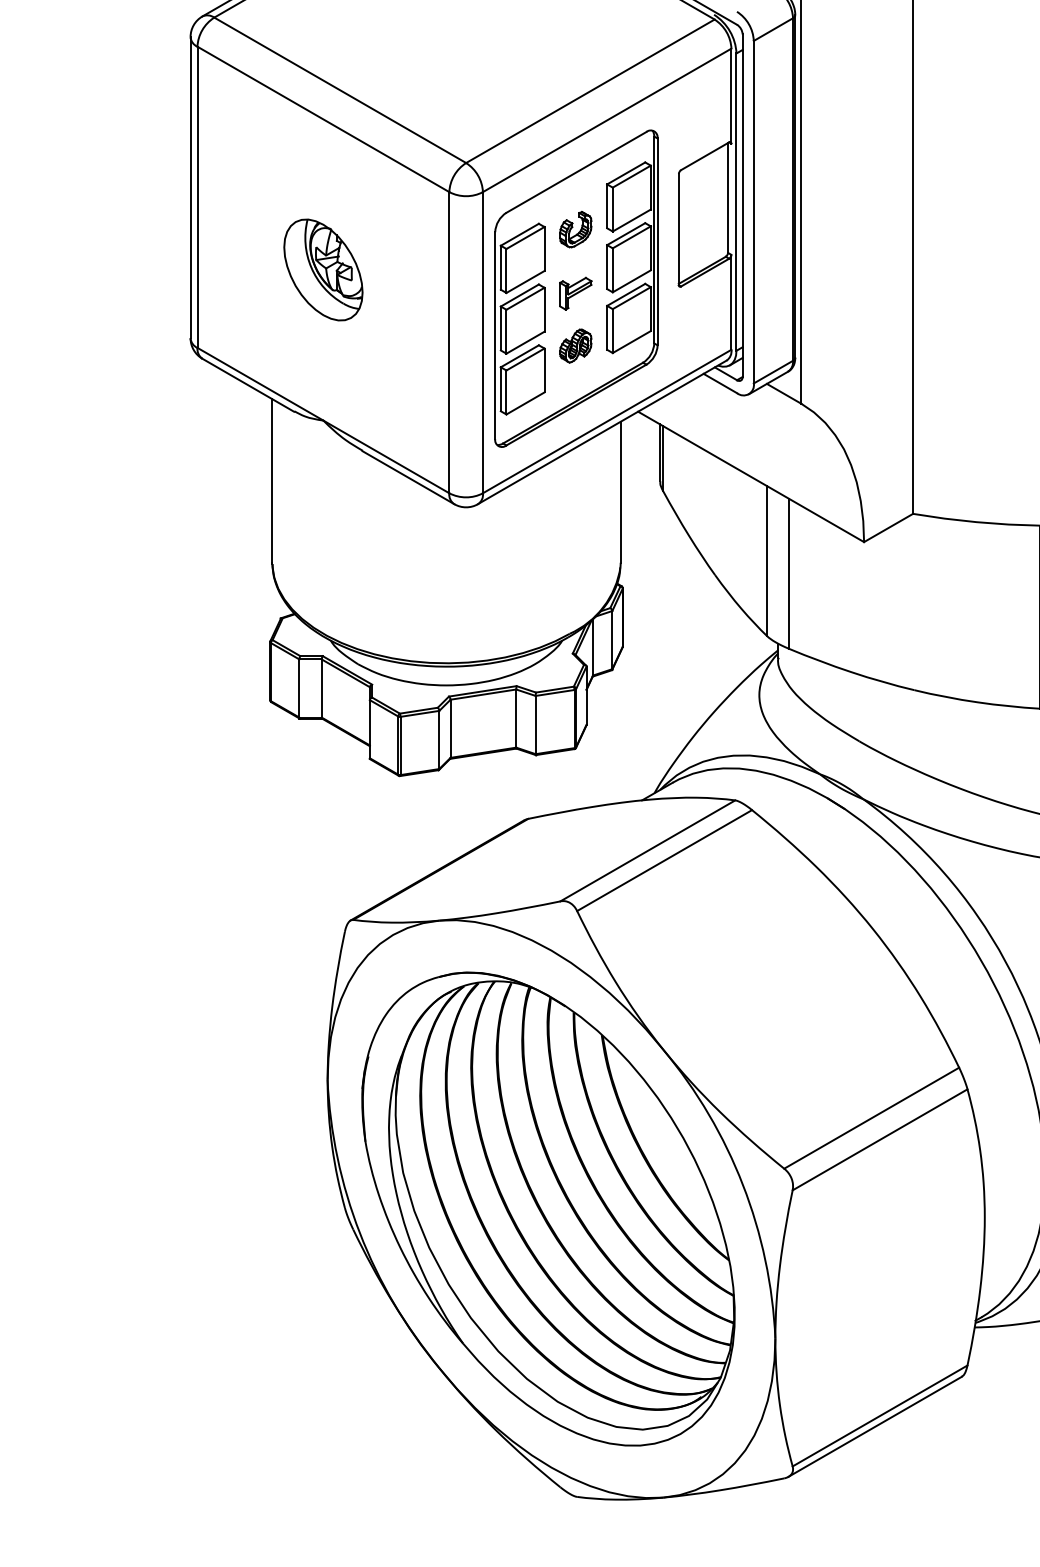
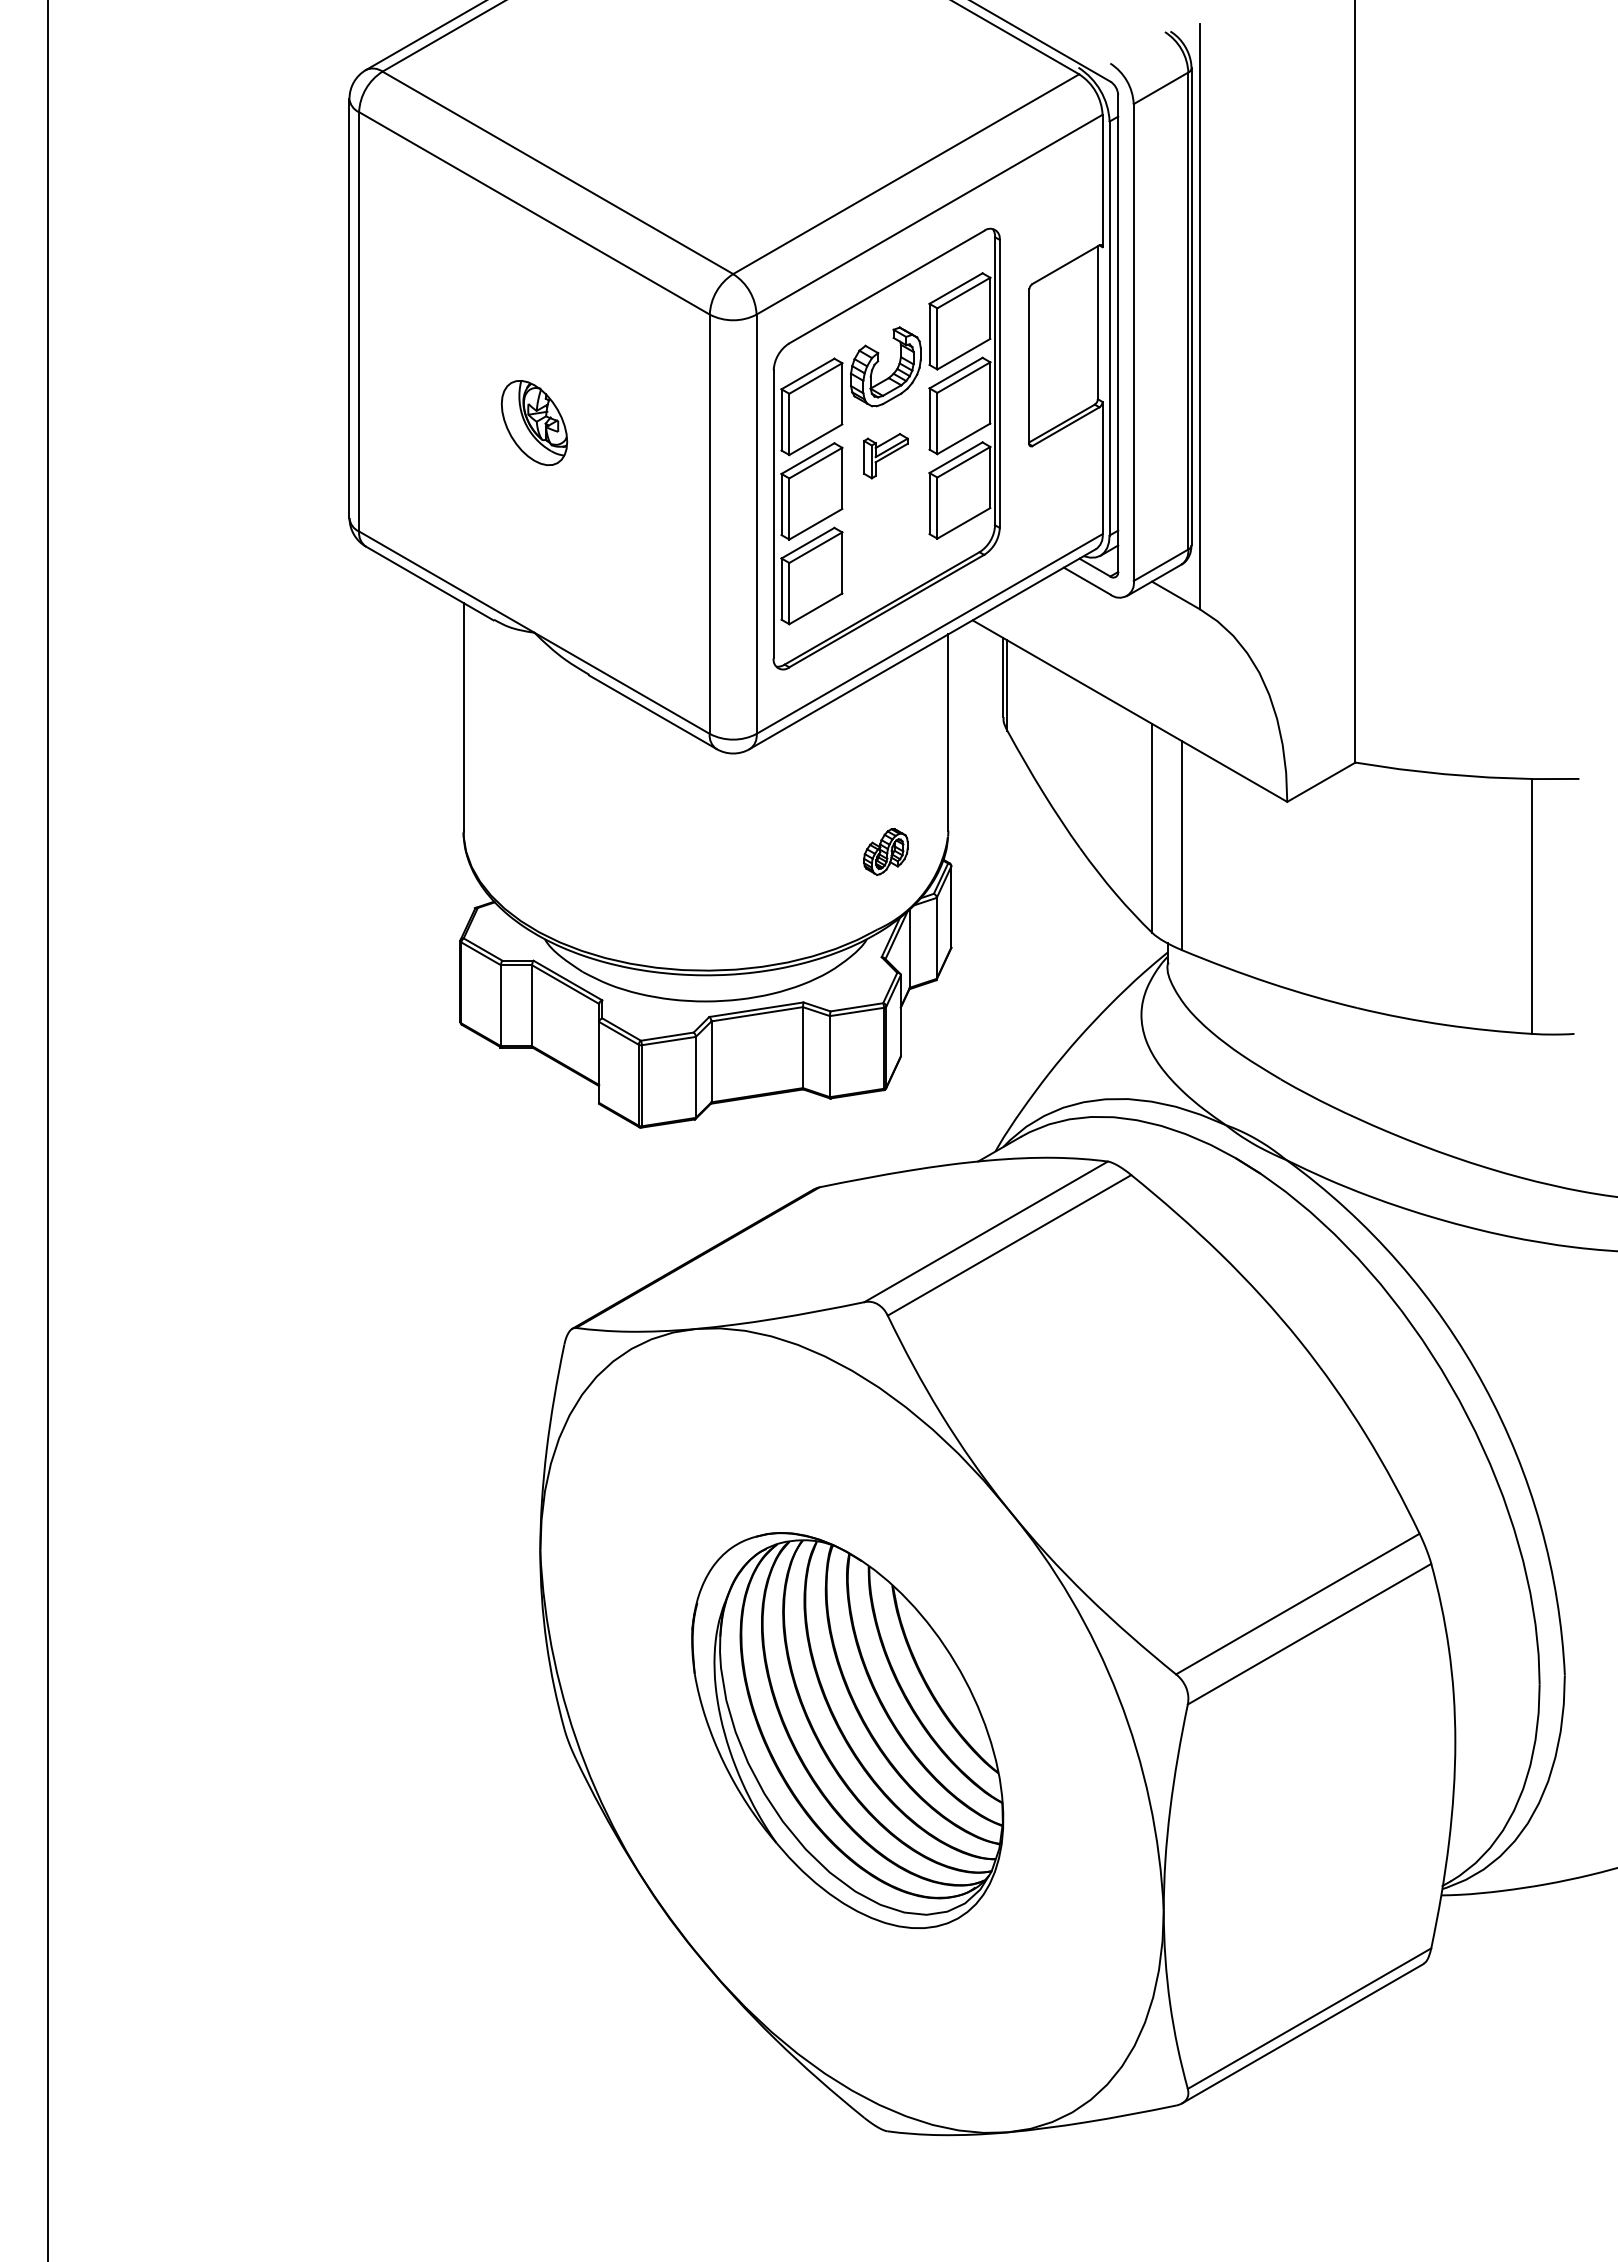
part: (575, 229) -> (885, 366), size x1.6
part: (323, 269) -> (534, 422), size x0.6
part: (575, 345) -> (885, 851), moved
part: (548, 1209) -> (847, 1730), size x0.6

